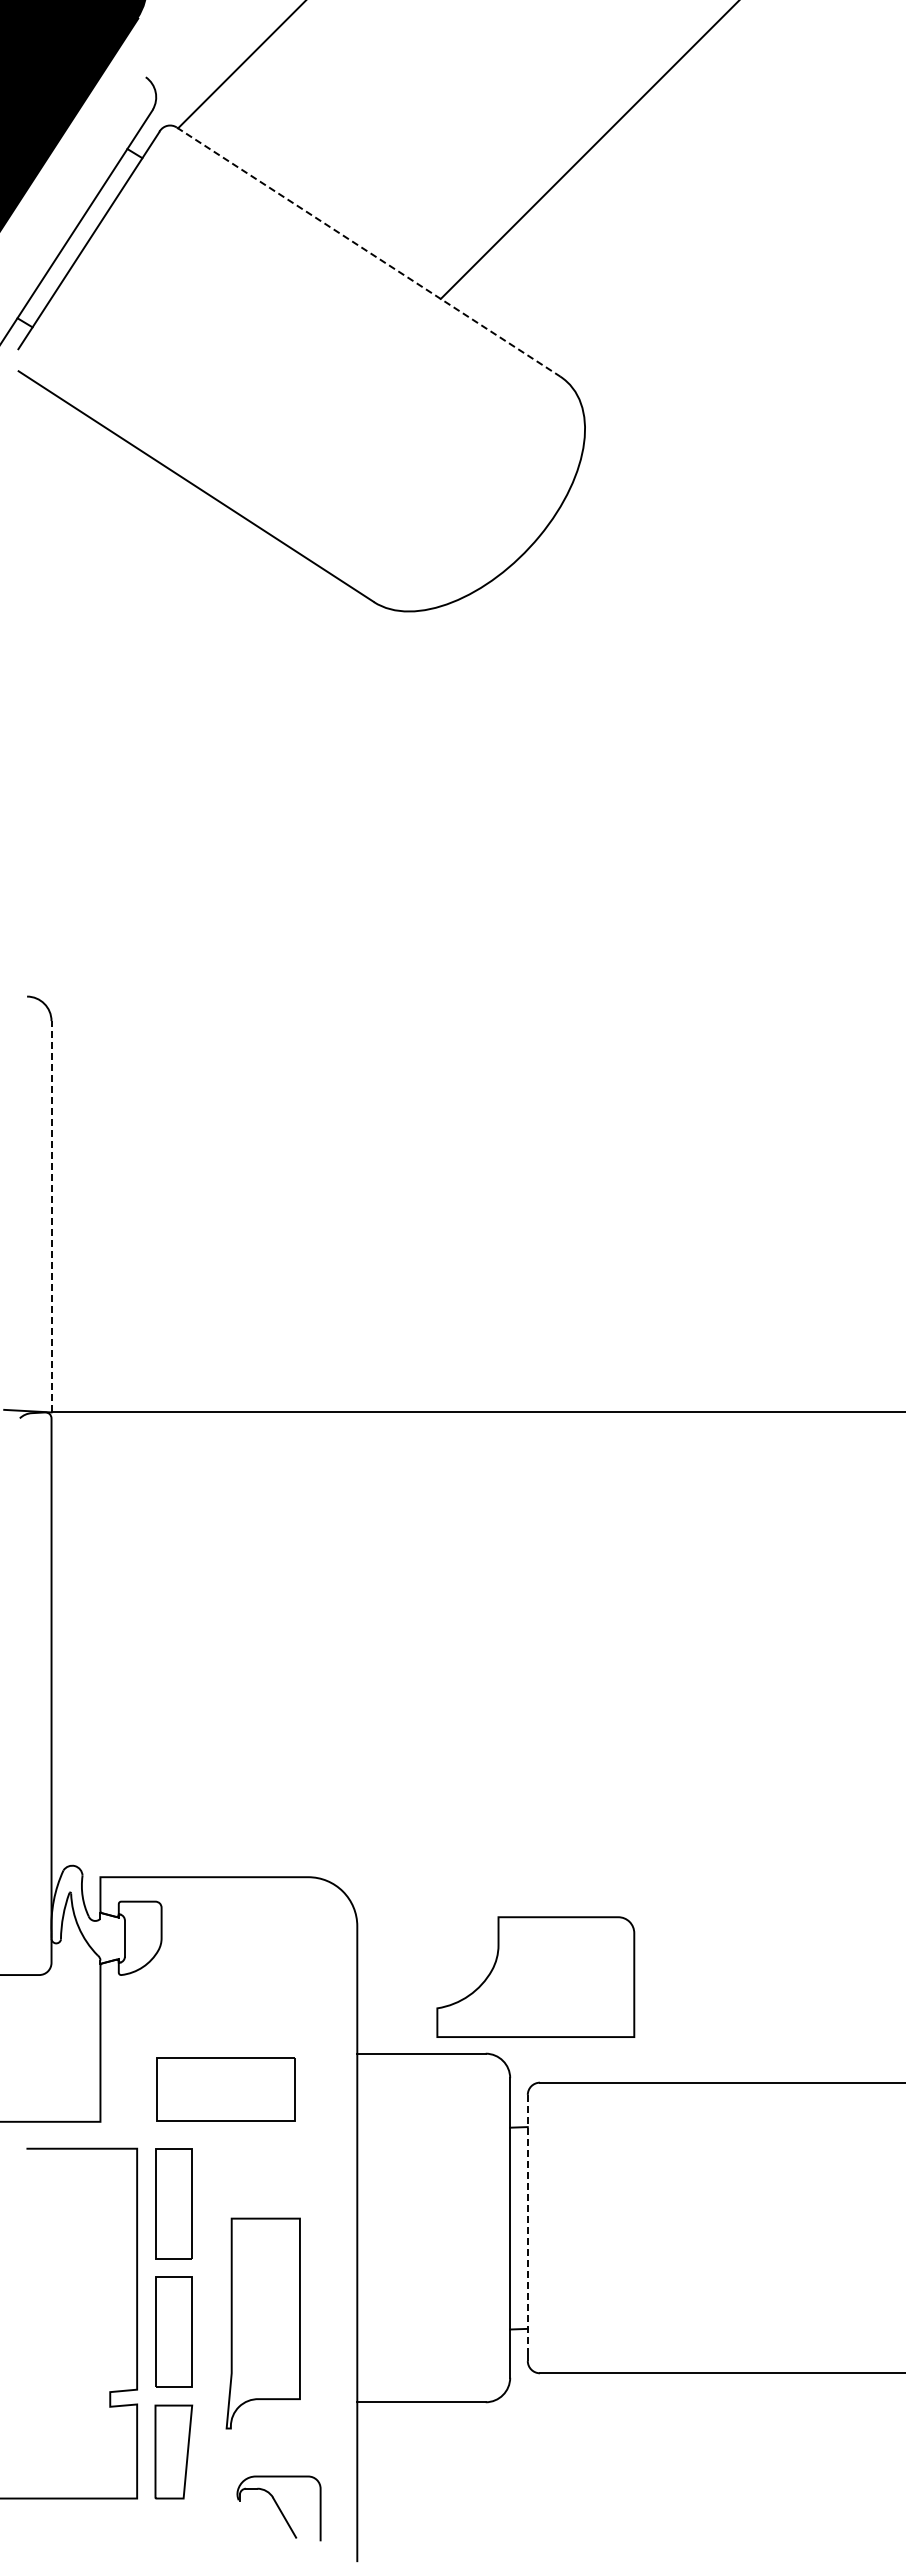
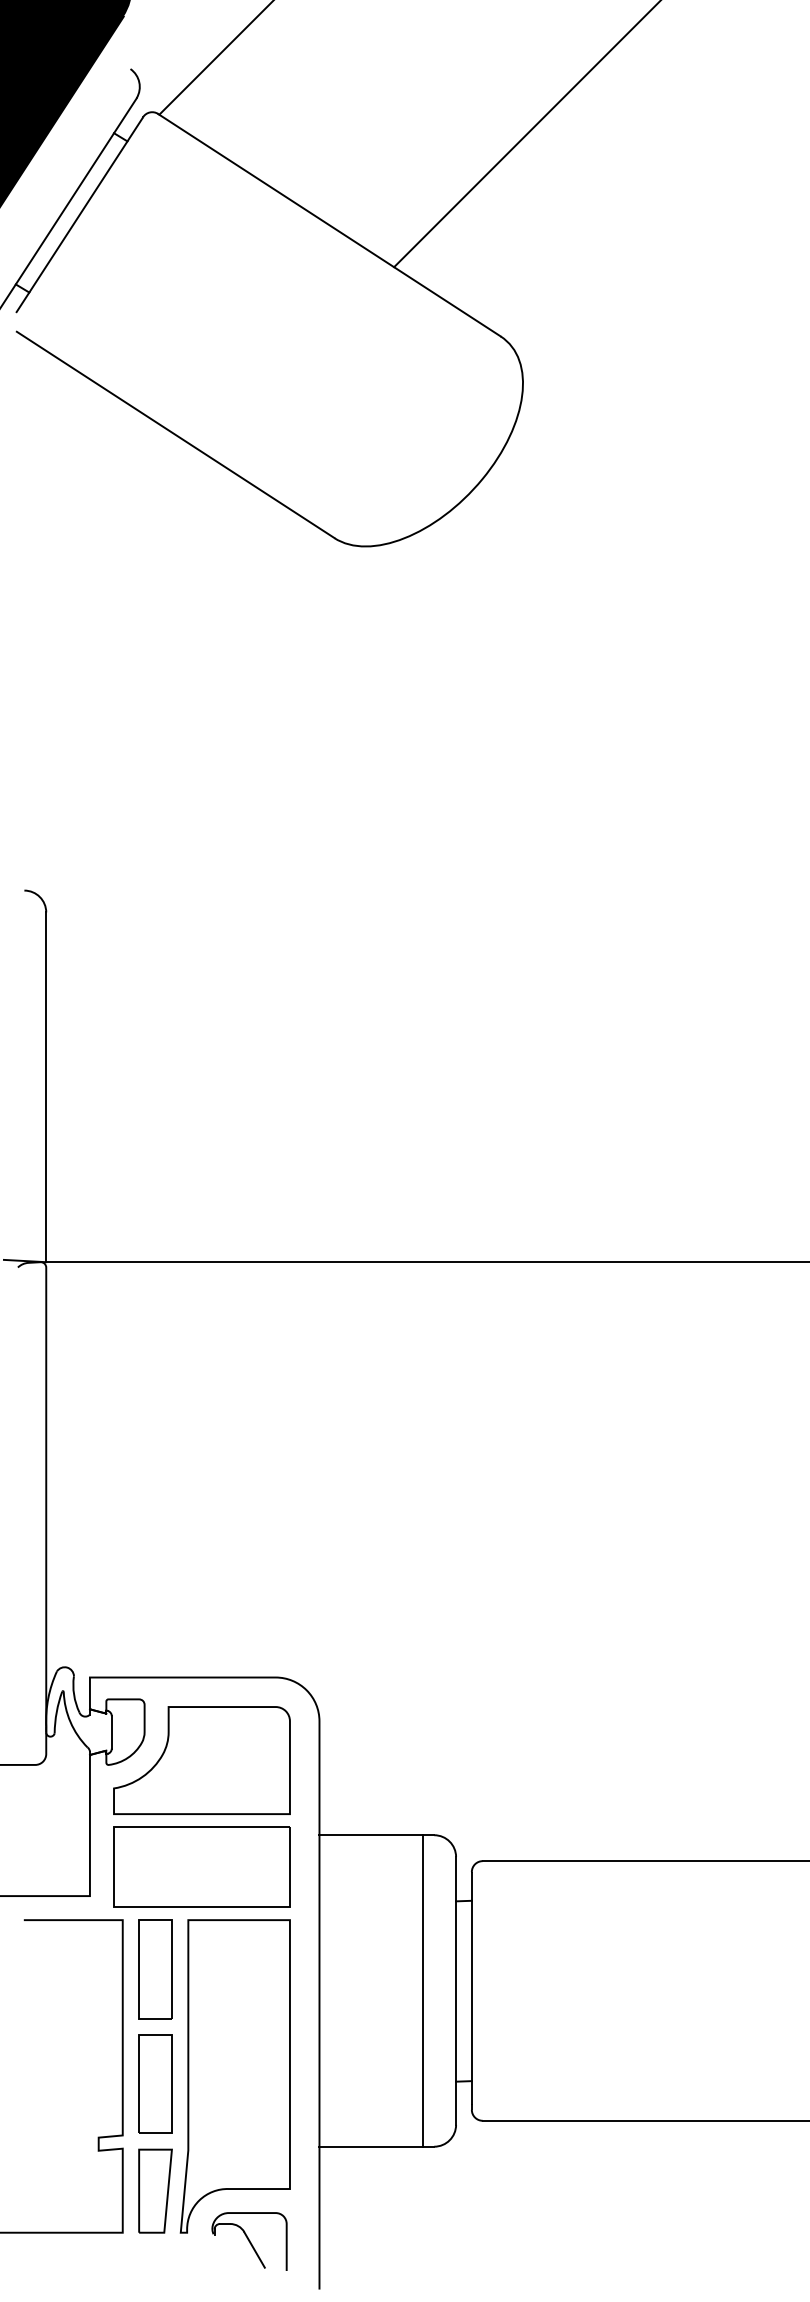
line: (368, 252) -> (329, 225), dashed -> solid
line: (51, 1216) -> (46, 1087), dashed -> solid
part: (535, 1976) -> (201, 1759), moved
part: (225, 2089) -> (201, 1867), size x1.43
line: (527, 2225) -> (471, 1988), dashed -> solid
line: (473, 2227) -> (423, 1990), added
part: (263, 2323) -> (235, 2076), size x1.67

